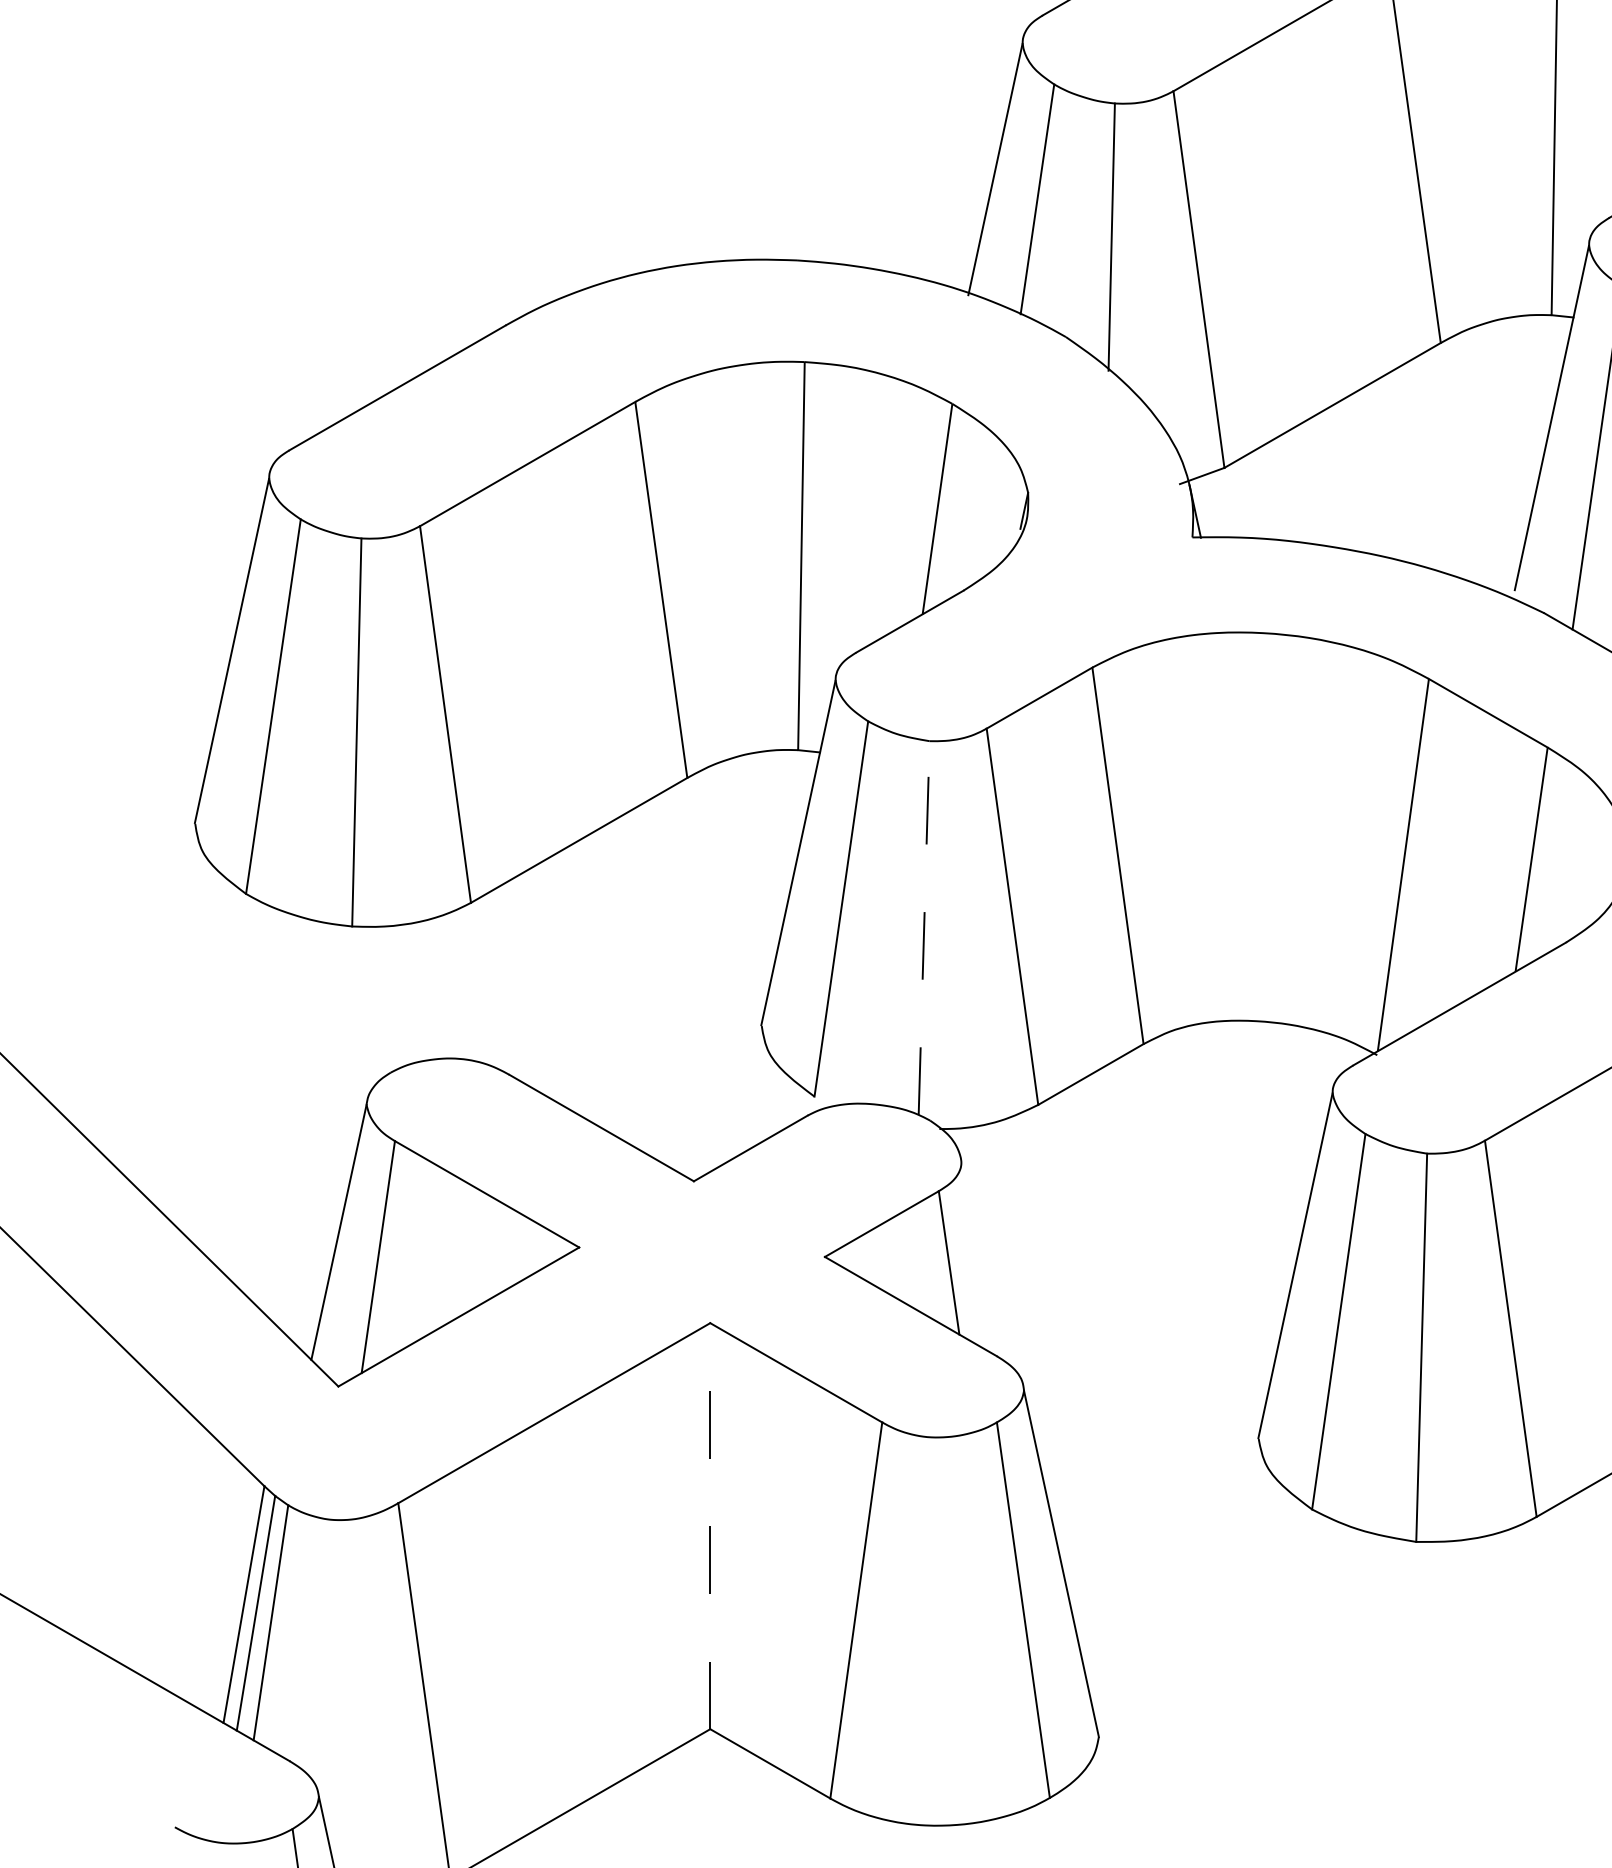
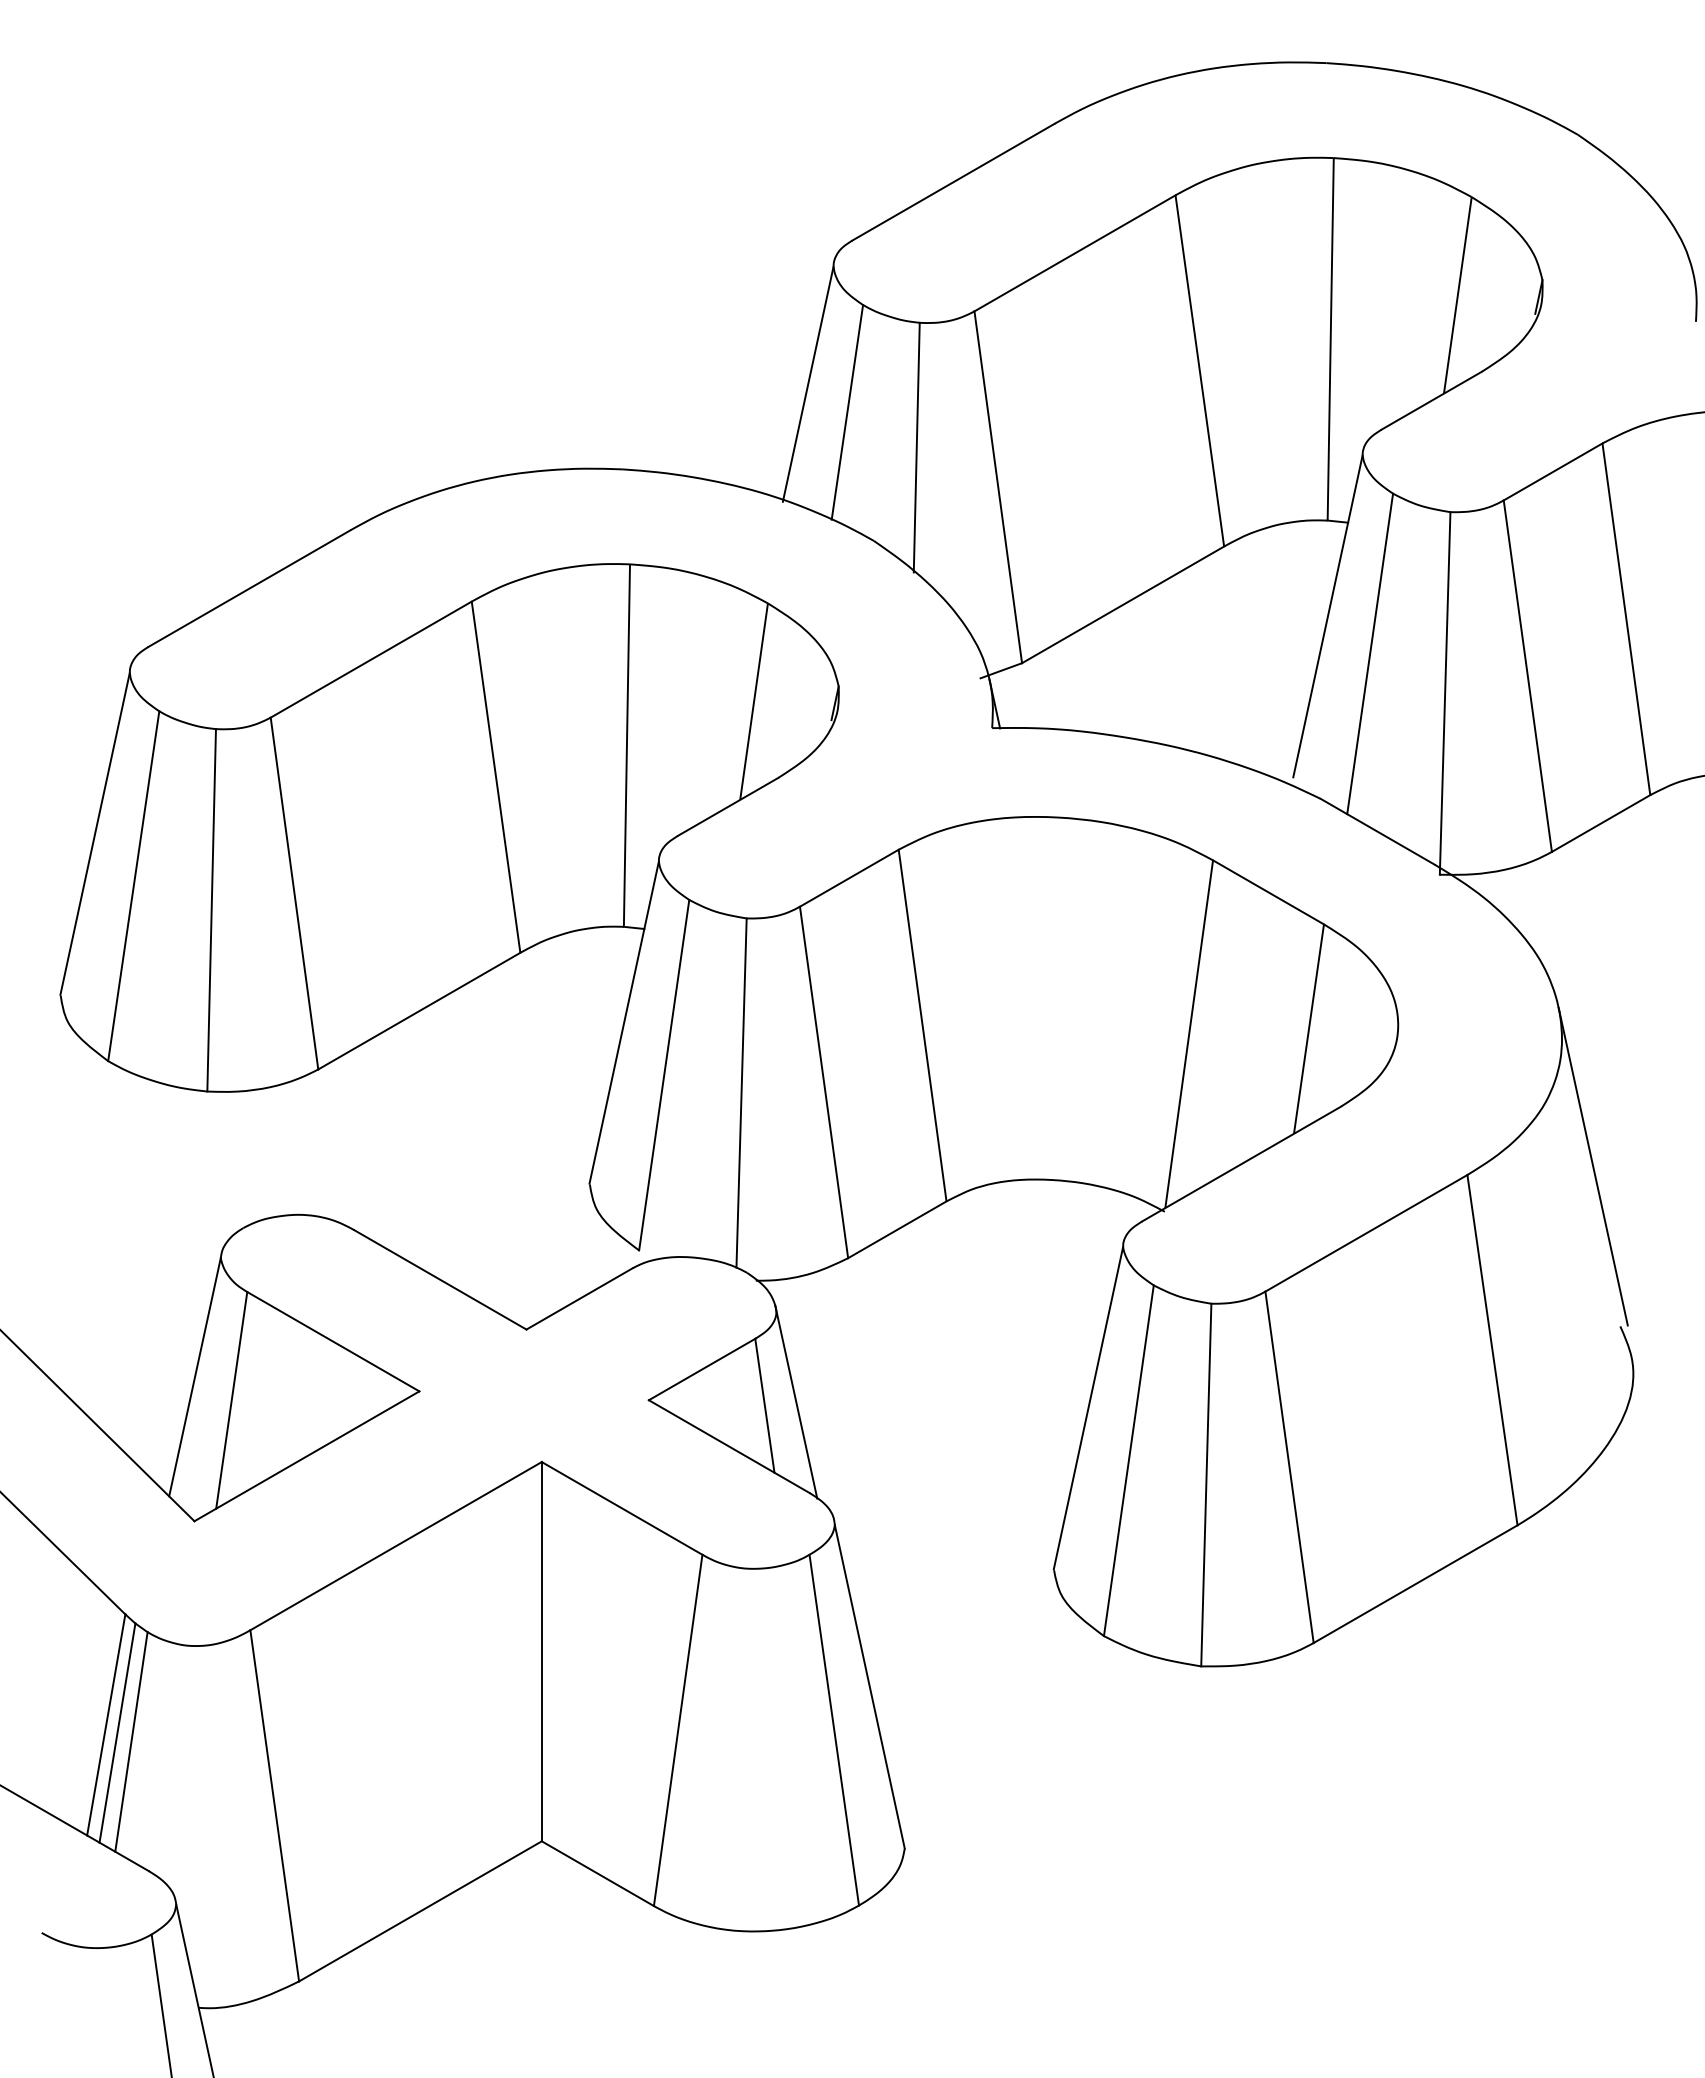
line: (924, 928) -> (741, 1093), dashed -> solid
line: (982, 1259) -> (796, 1402), added
line: (709, 1525) -> (541, 1651), dashed -> solid

